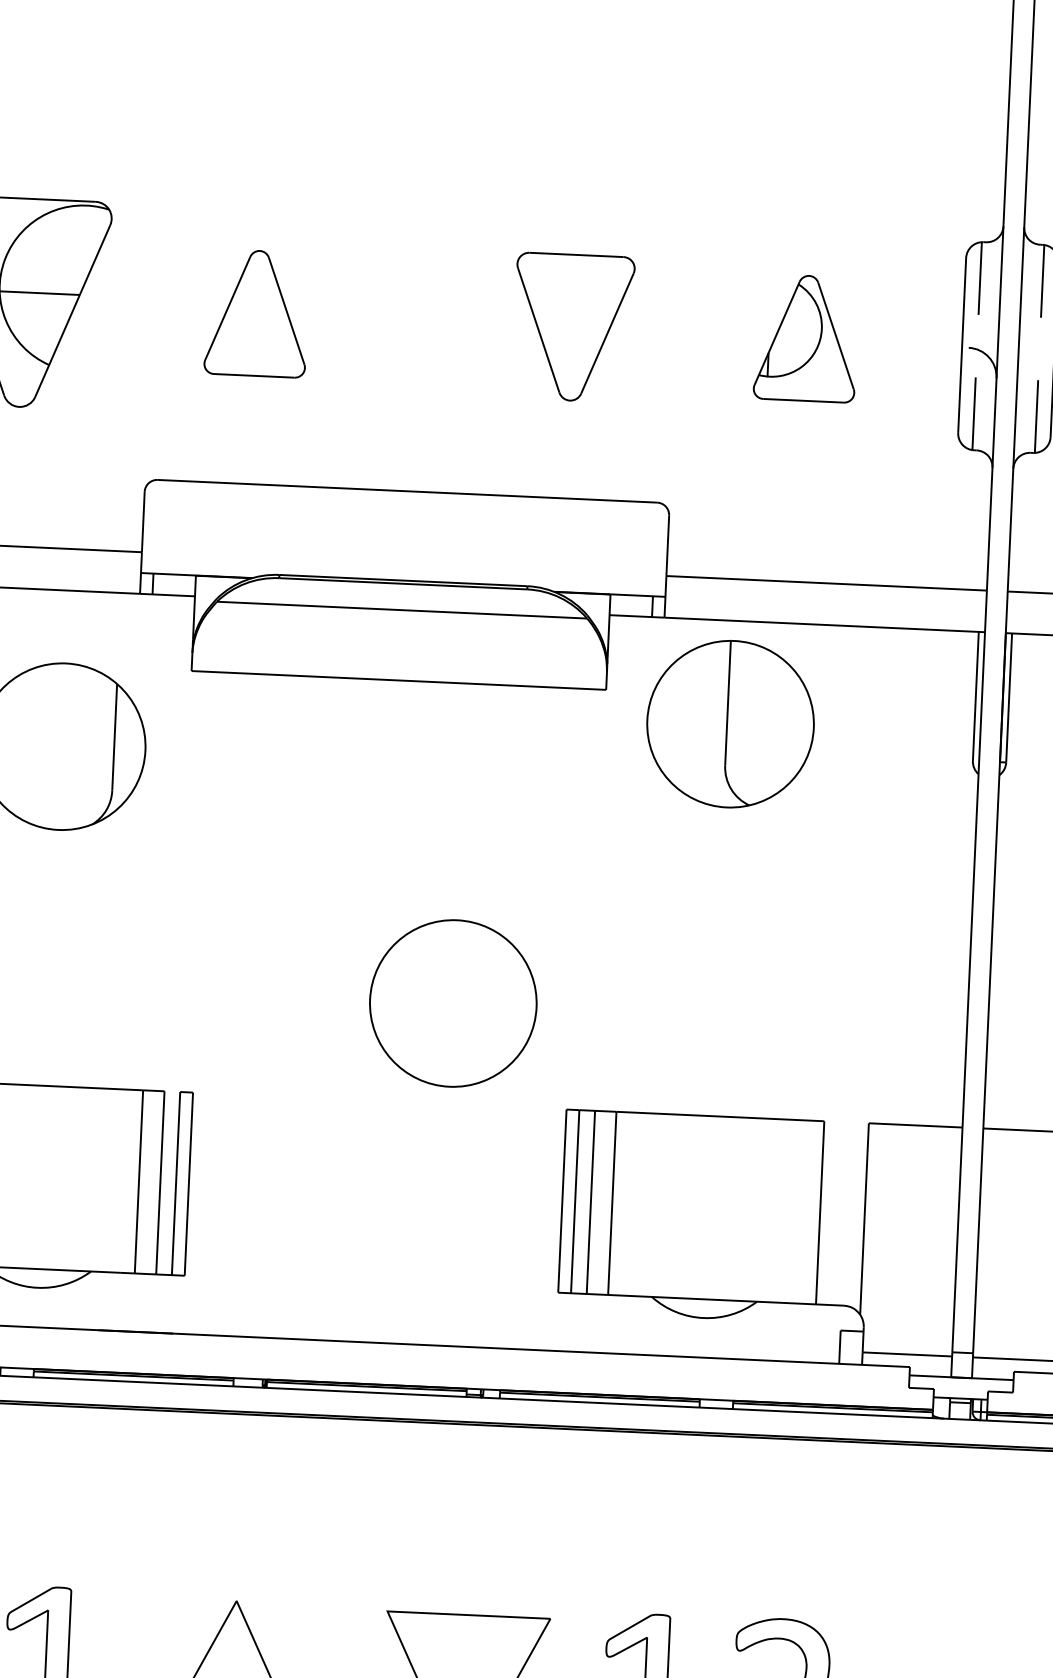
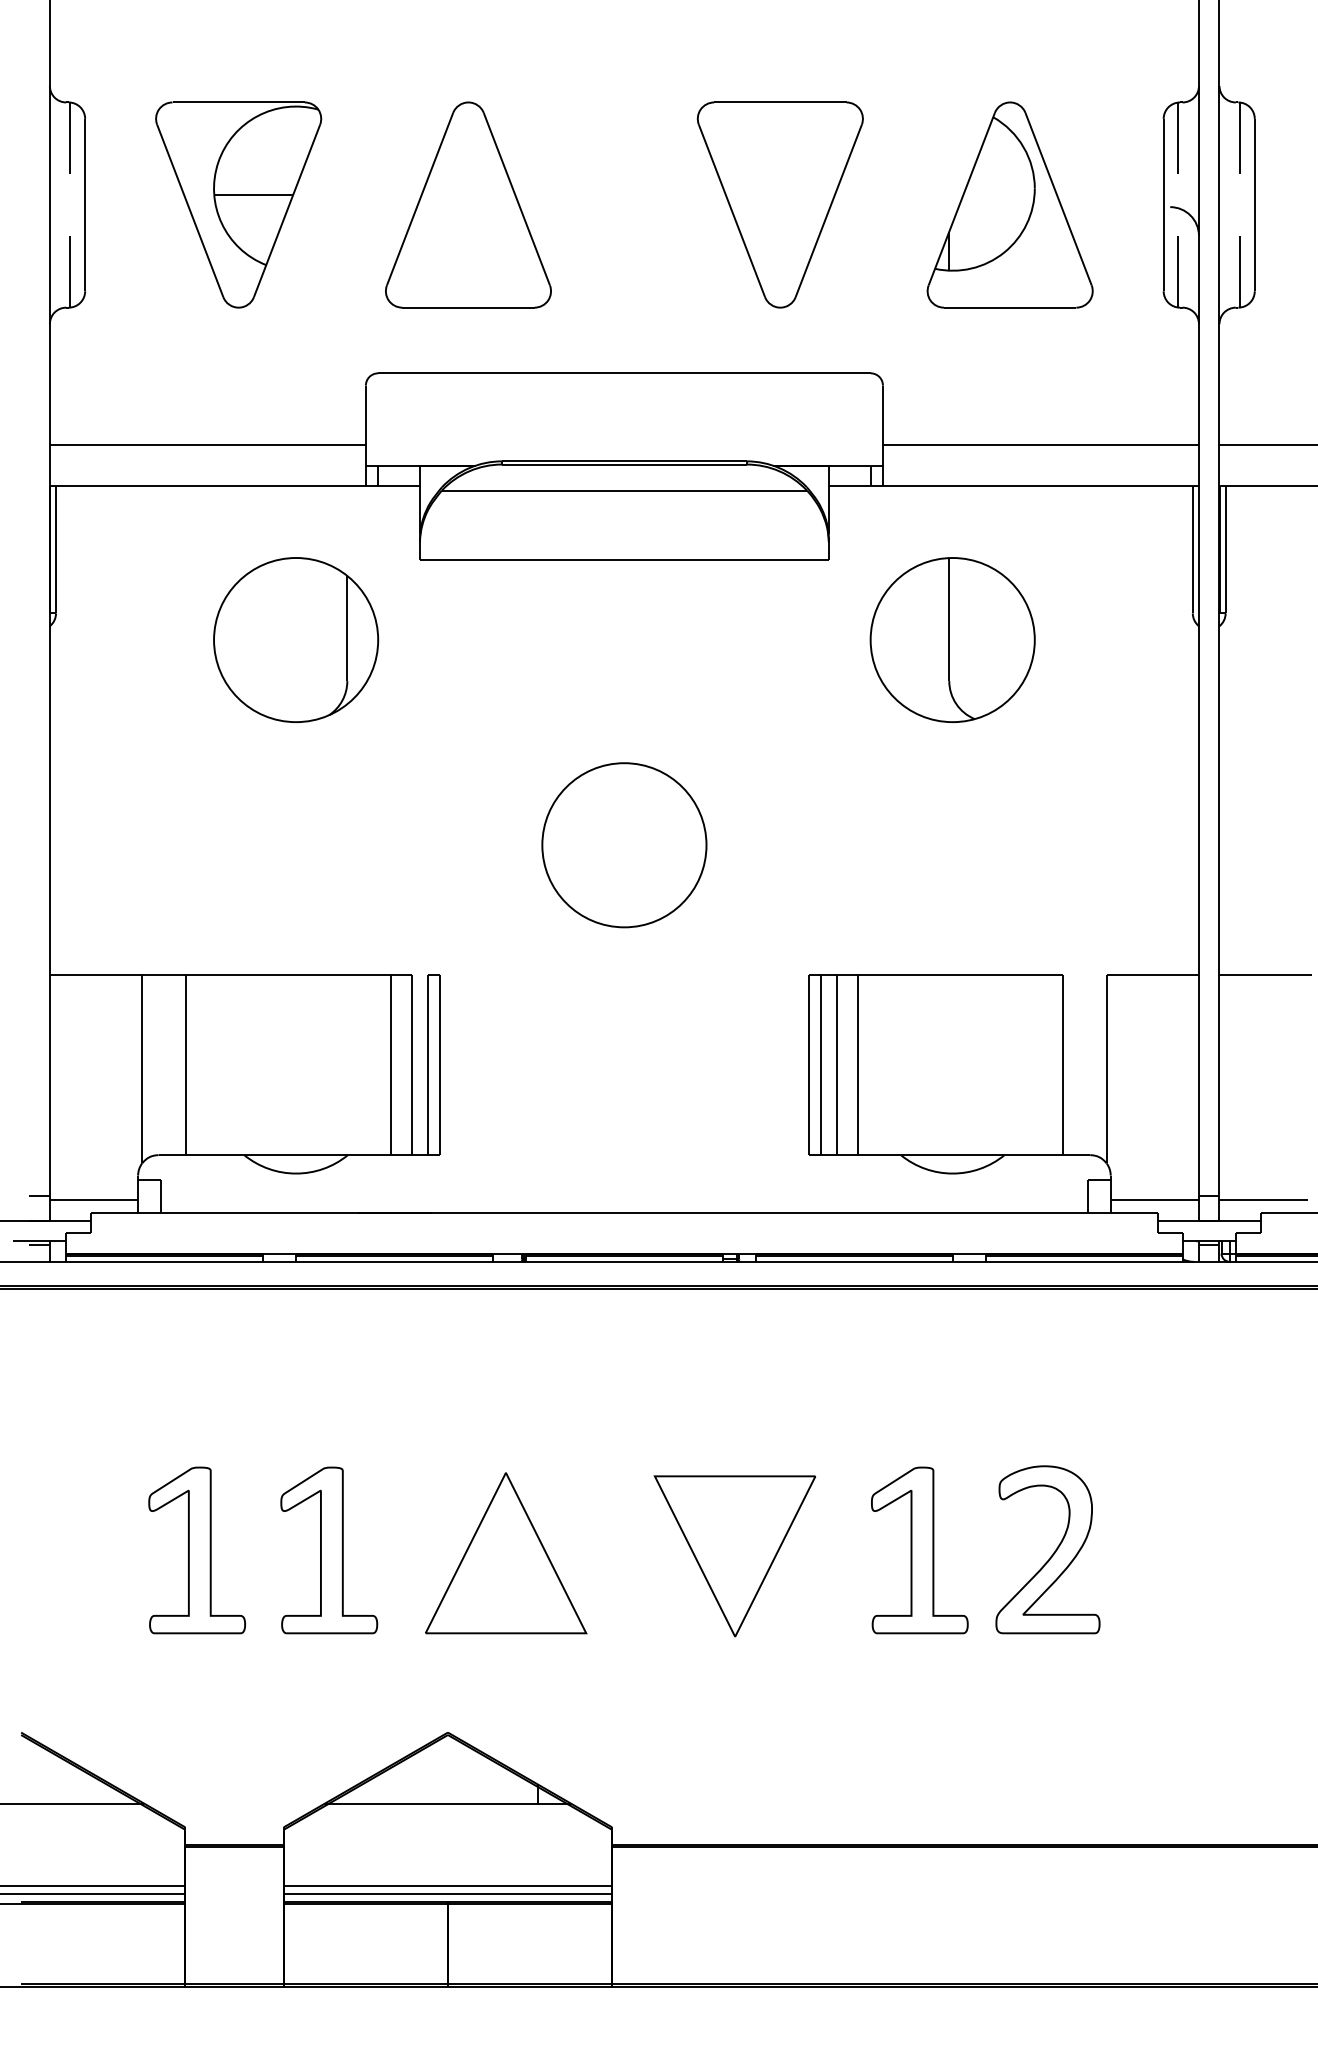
part: (257, 312) -> (468, 204), size x1.67
part: (572, 327) -> (779, 204), size x1.43
part: (805, 337) -> (1009, 204), size x1.67
part: (730, 723) -> (952, 639), moved
part: (453, 1003) -> (624, 845), moved

